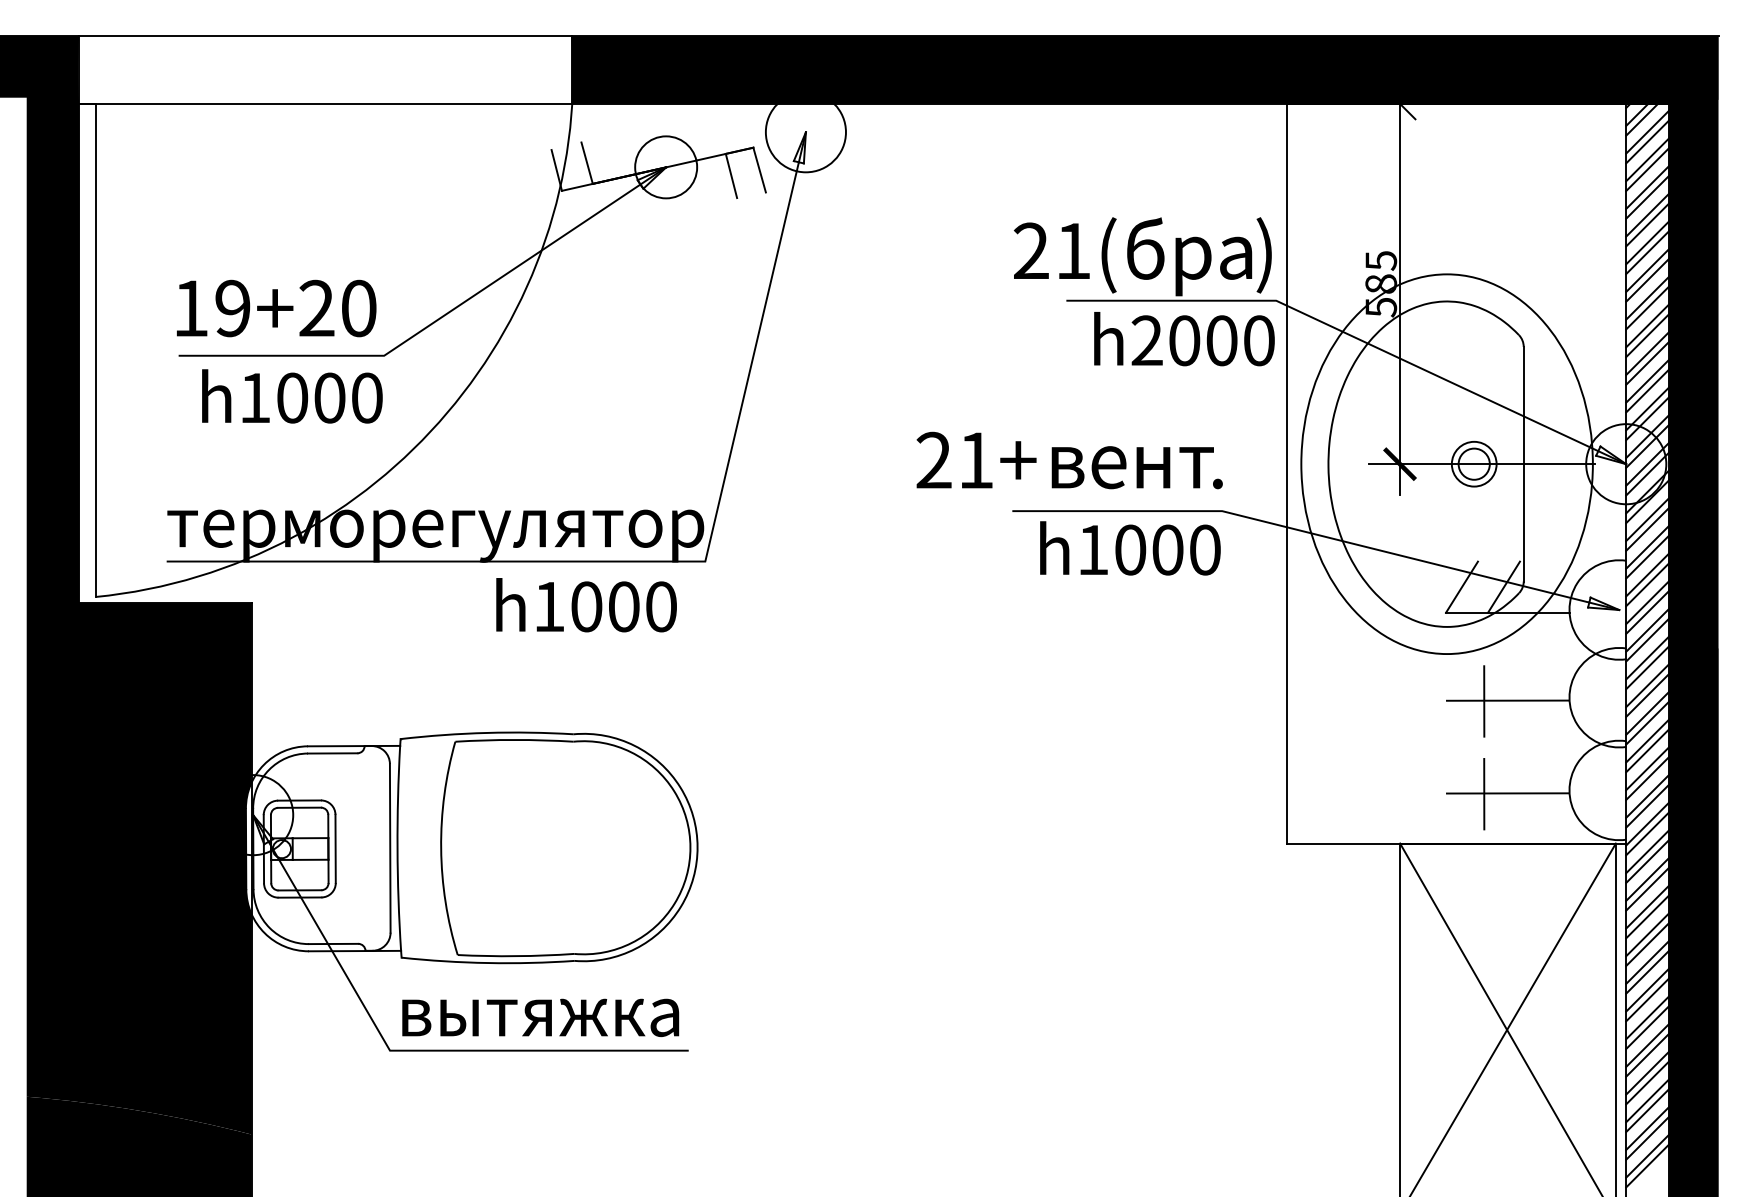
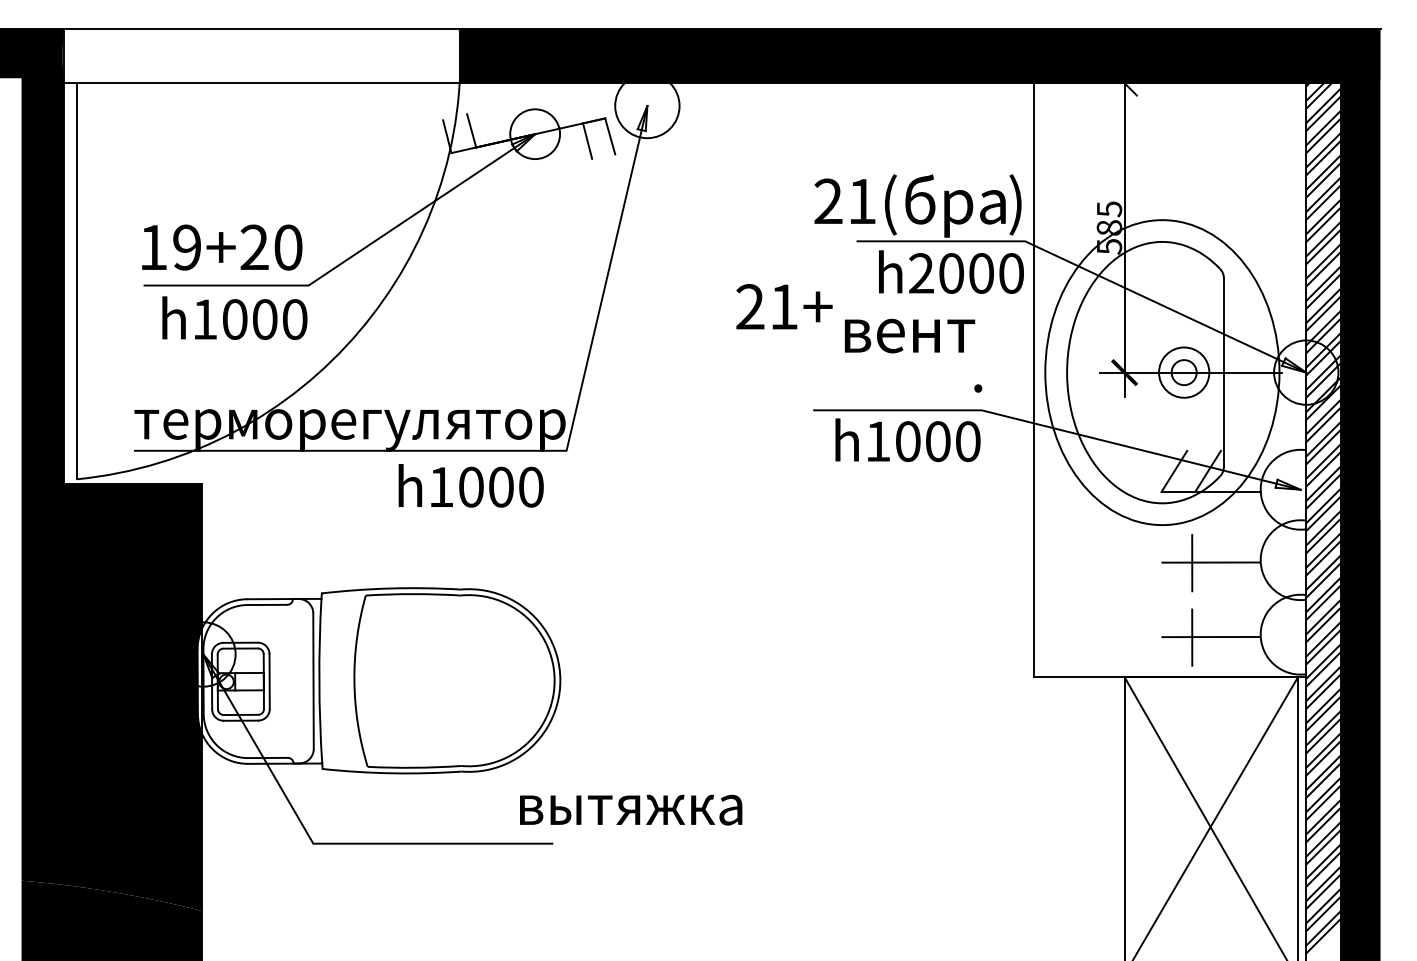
text: (976, 459) -> (784, 306), moved
circle: (1473, 463) -> (1183, 372), size x1.4
text: (1132, 467) -> (909, 335), moved
text: (540, 1017) -> (630, 809), moved

